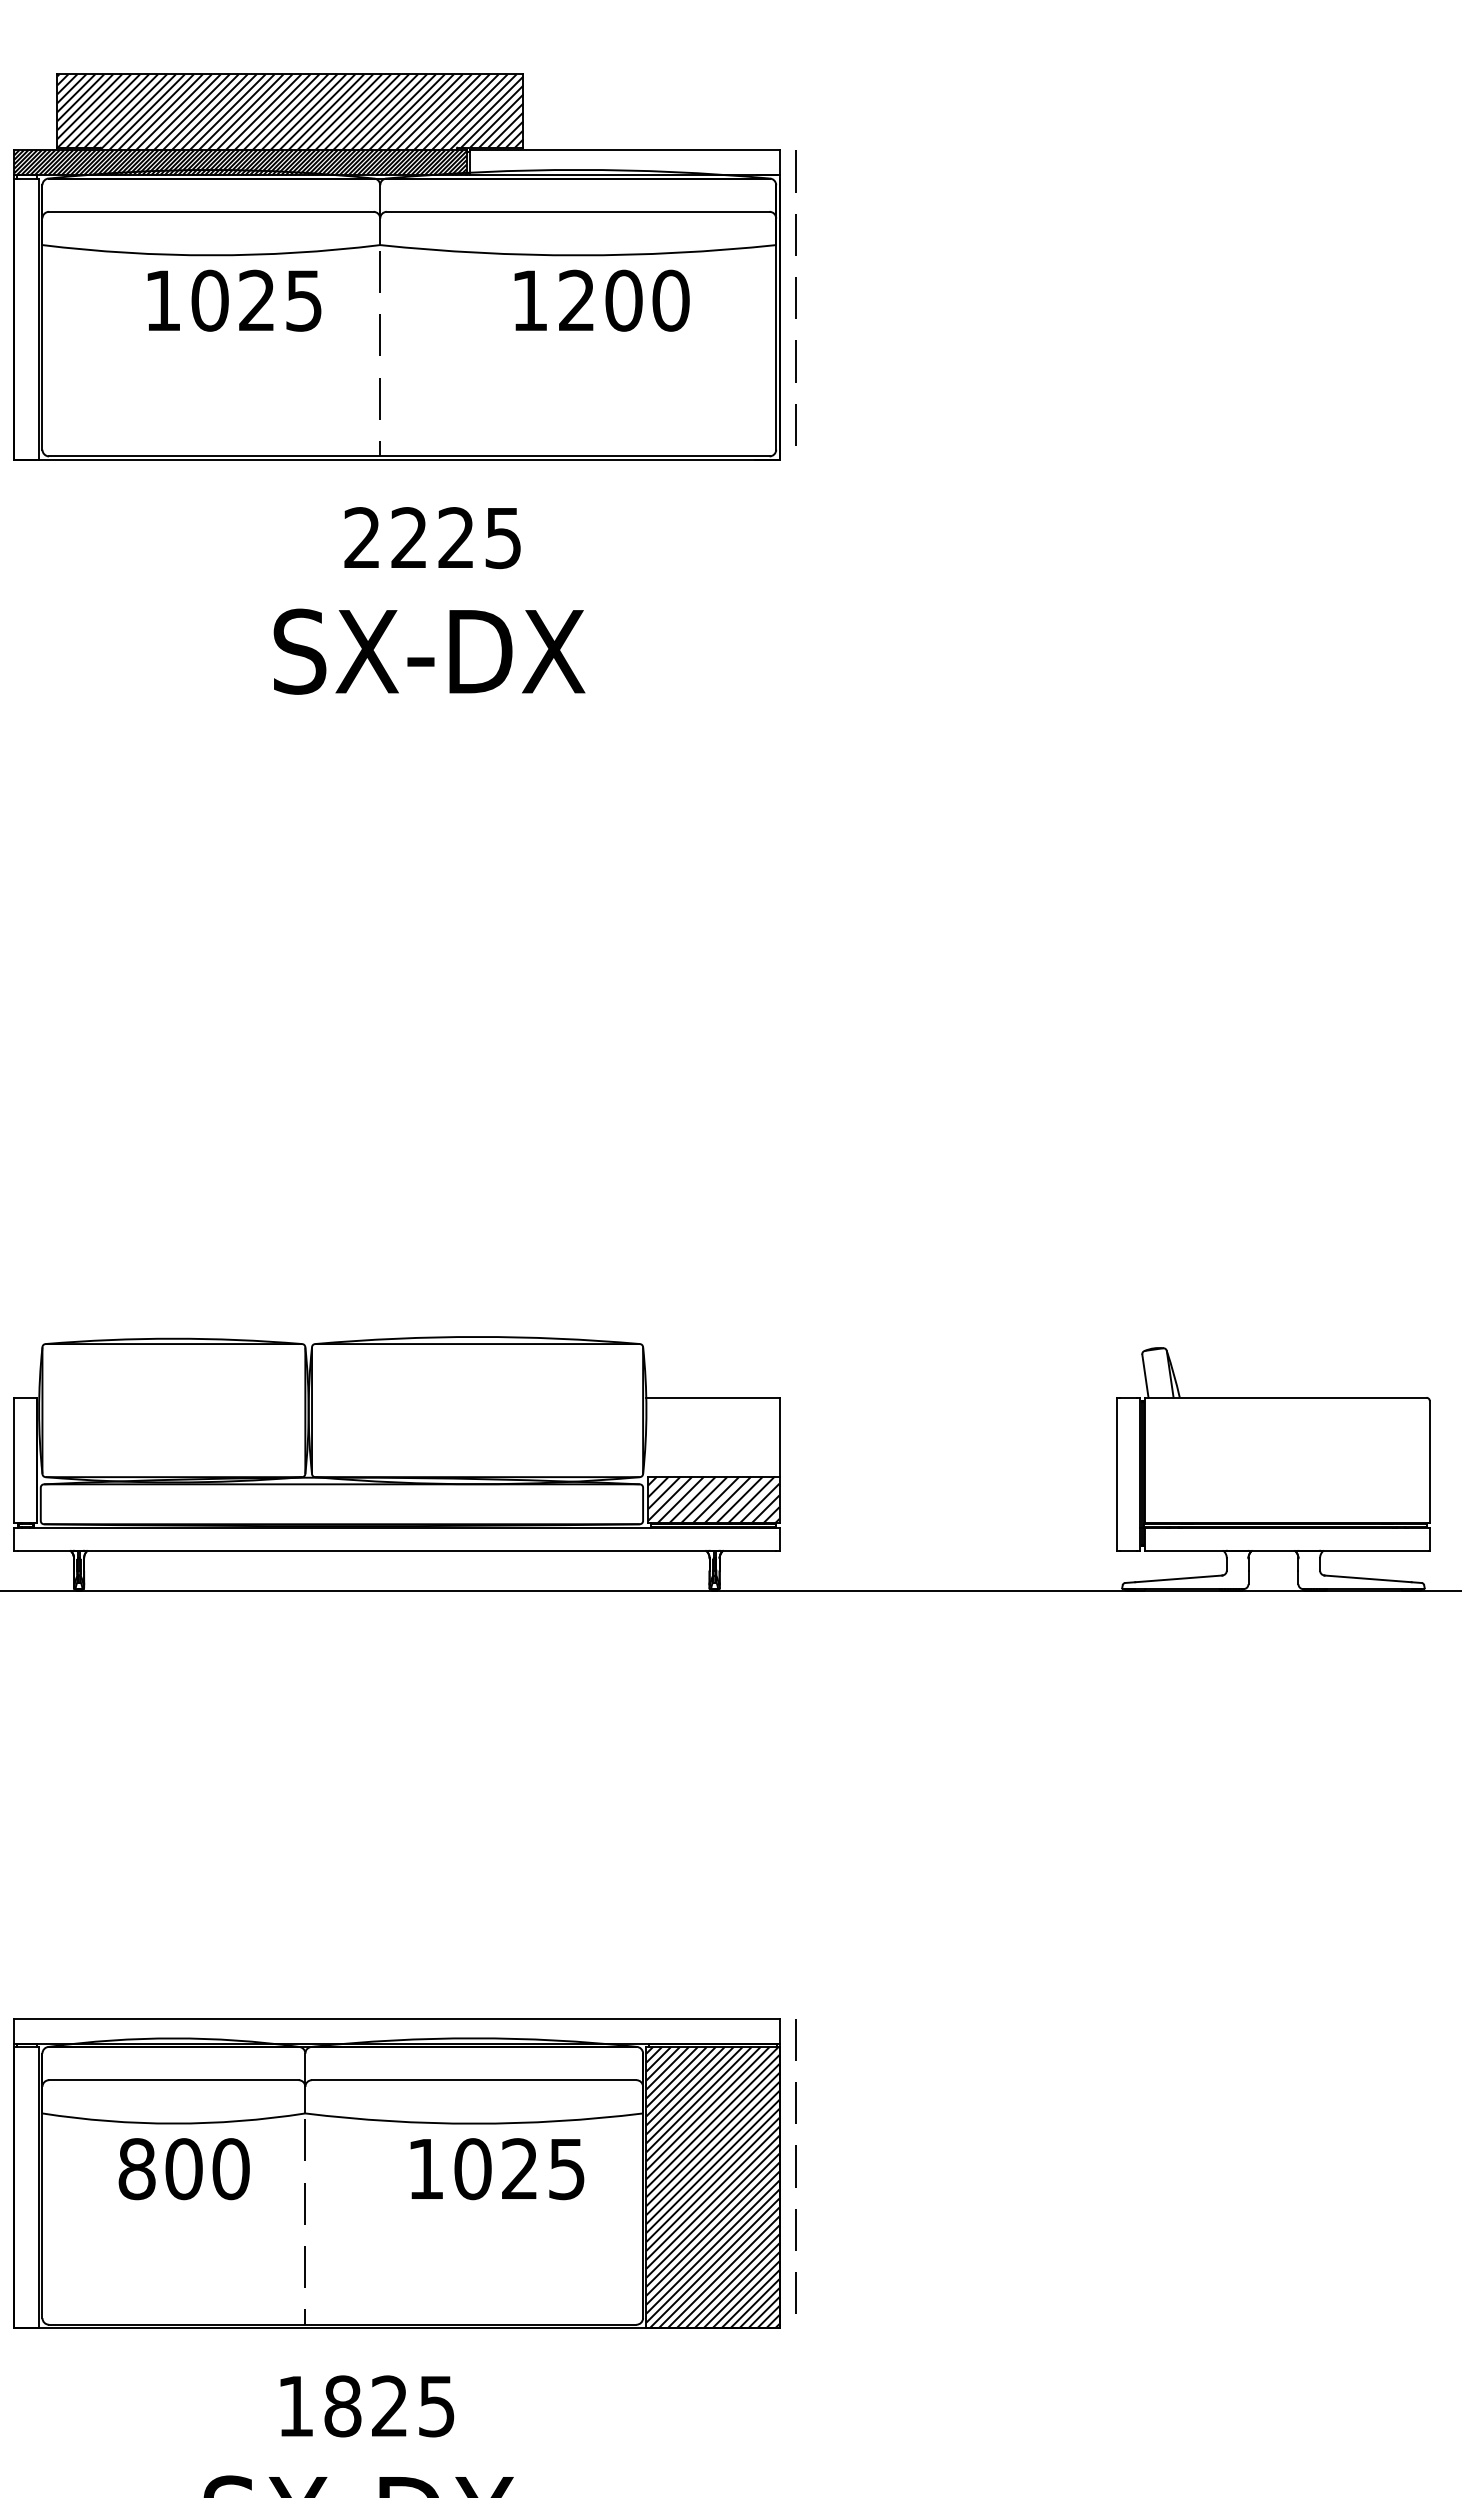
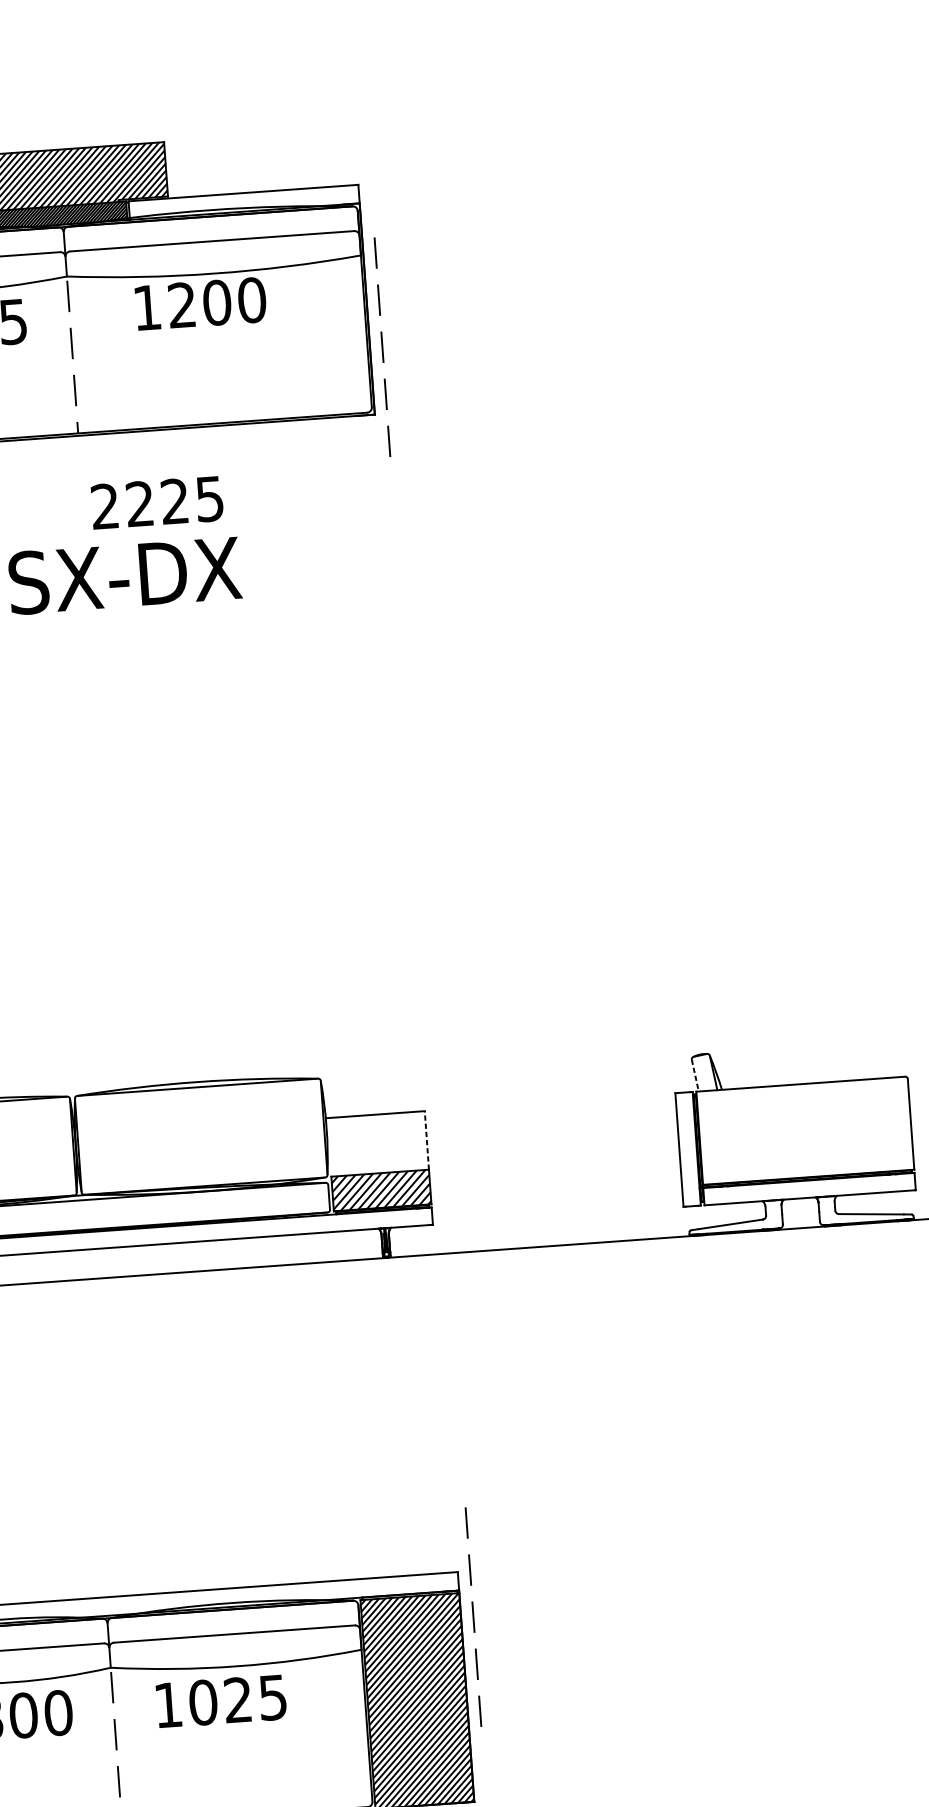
line: (795, 297) -> (381, 346), moved
text: (601, 300) -> (200, 303), moved
text: (432, 538) -> (157, 503), moved
line: (1145, 1376) -> (695, 1075), solid -> dashed
line: (779, 1436) -> (426, 1139), solid -> dashed
line: (795, 2166) -> (472, 1617), moved
text: (497, 2169) -> (221, 1701), moved

